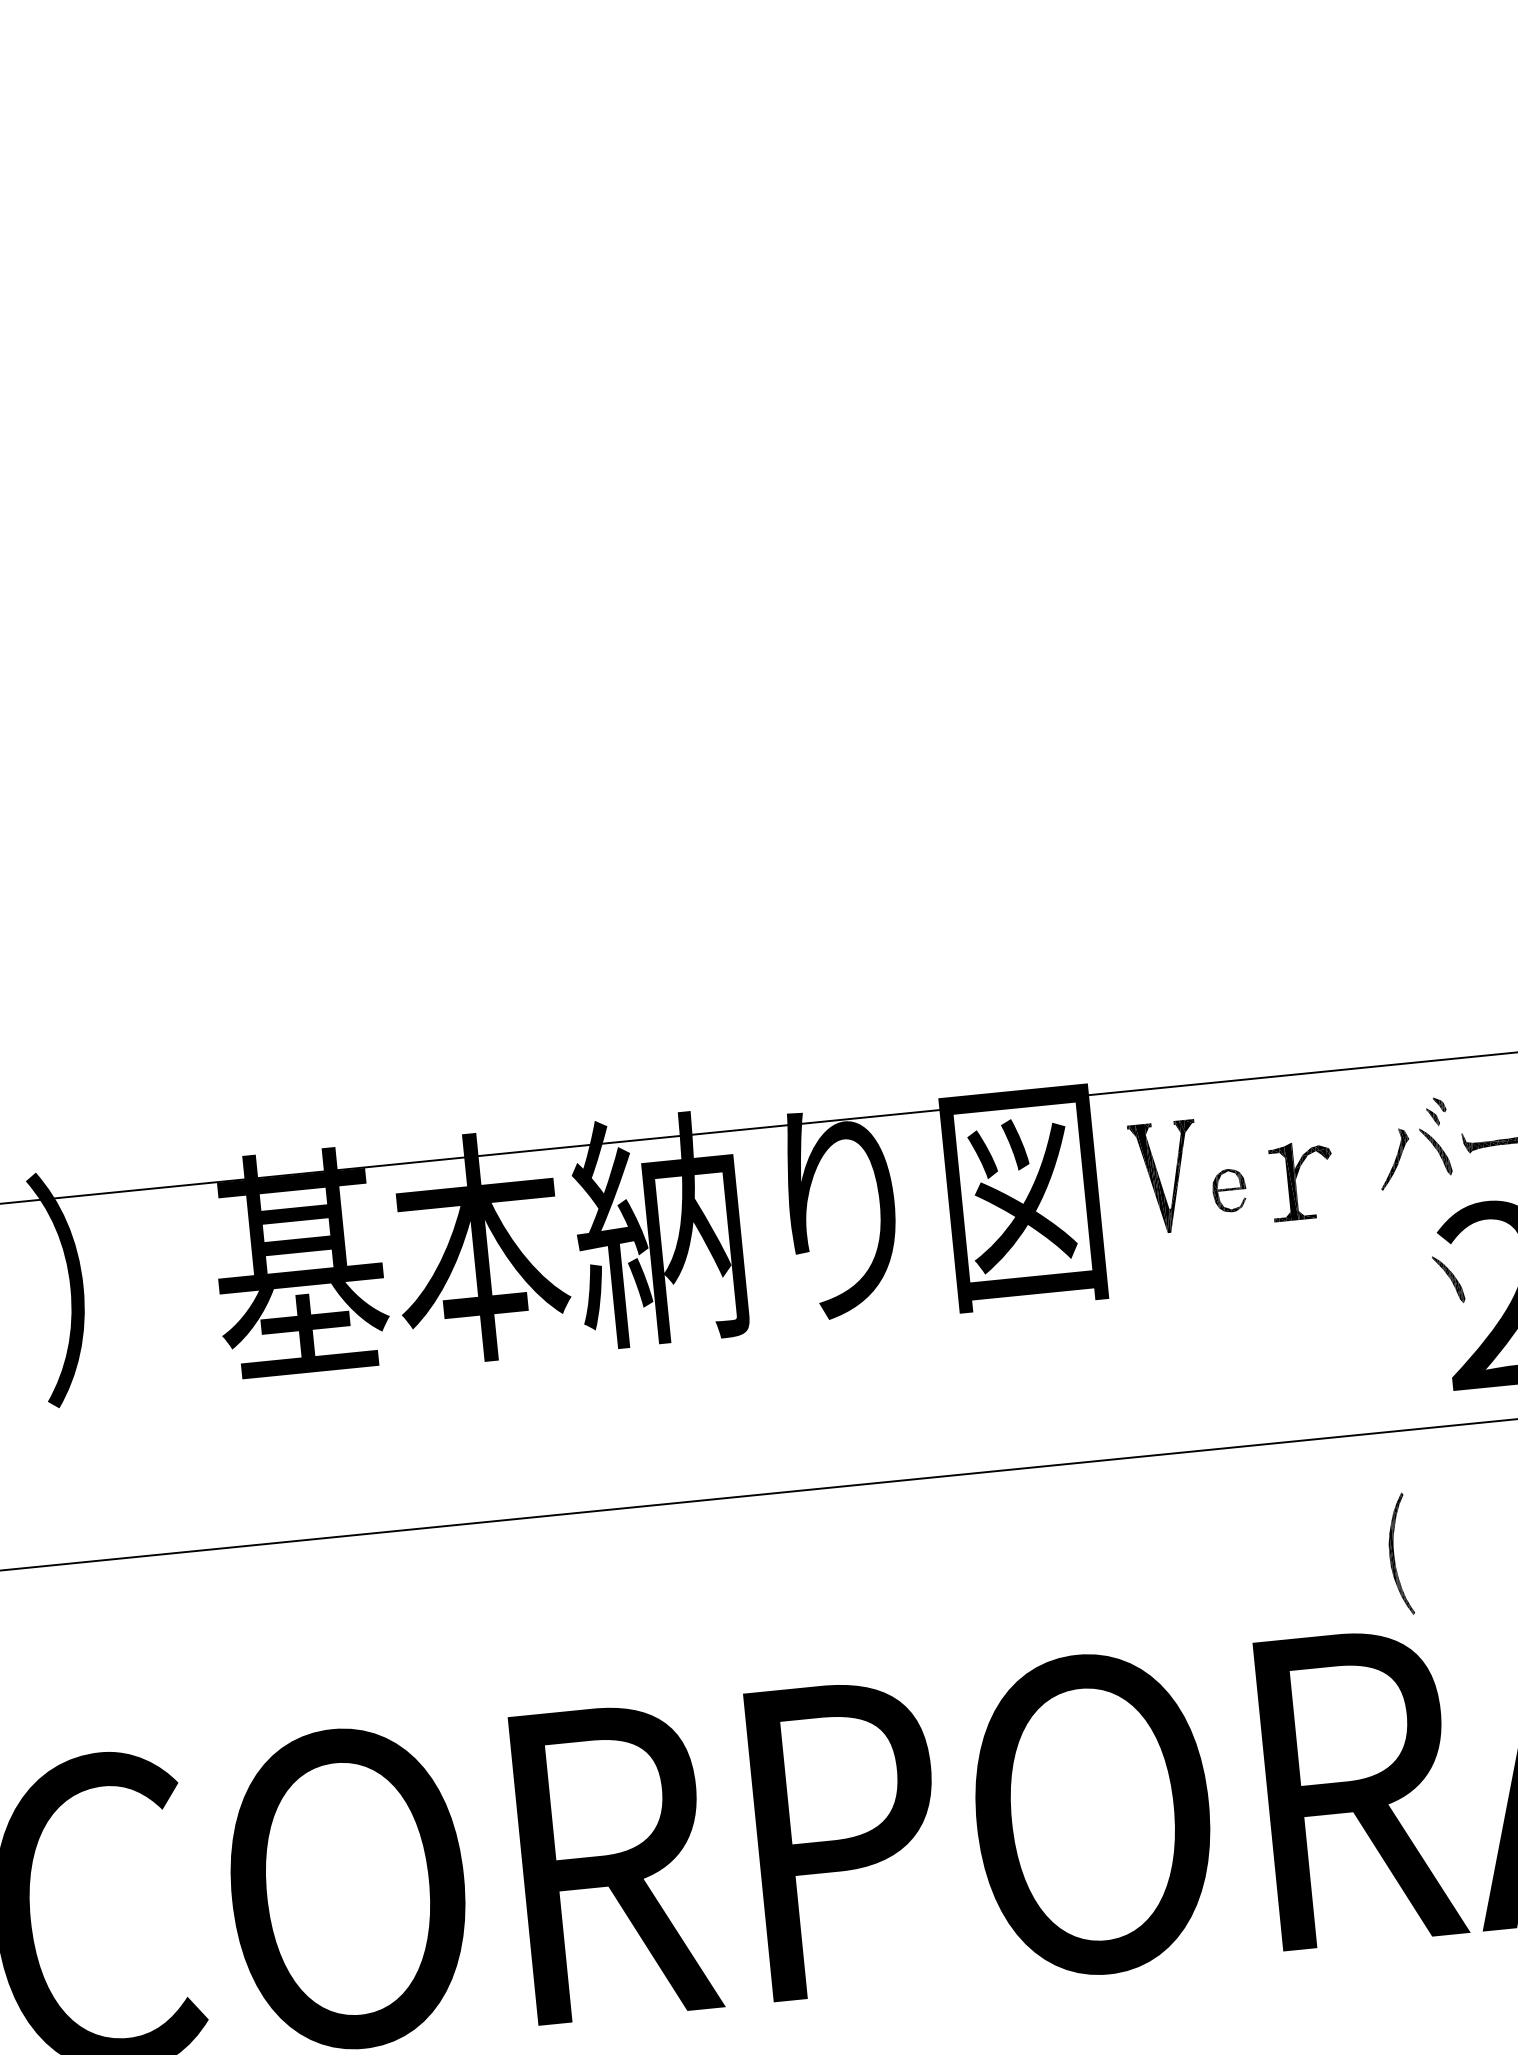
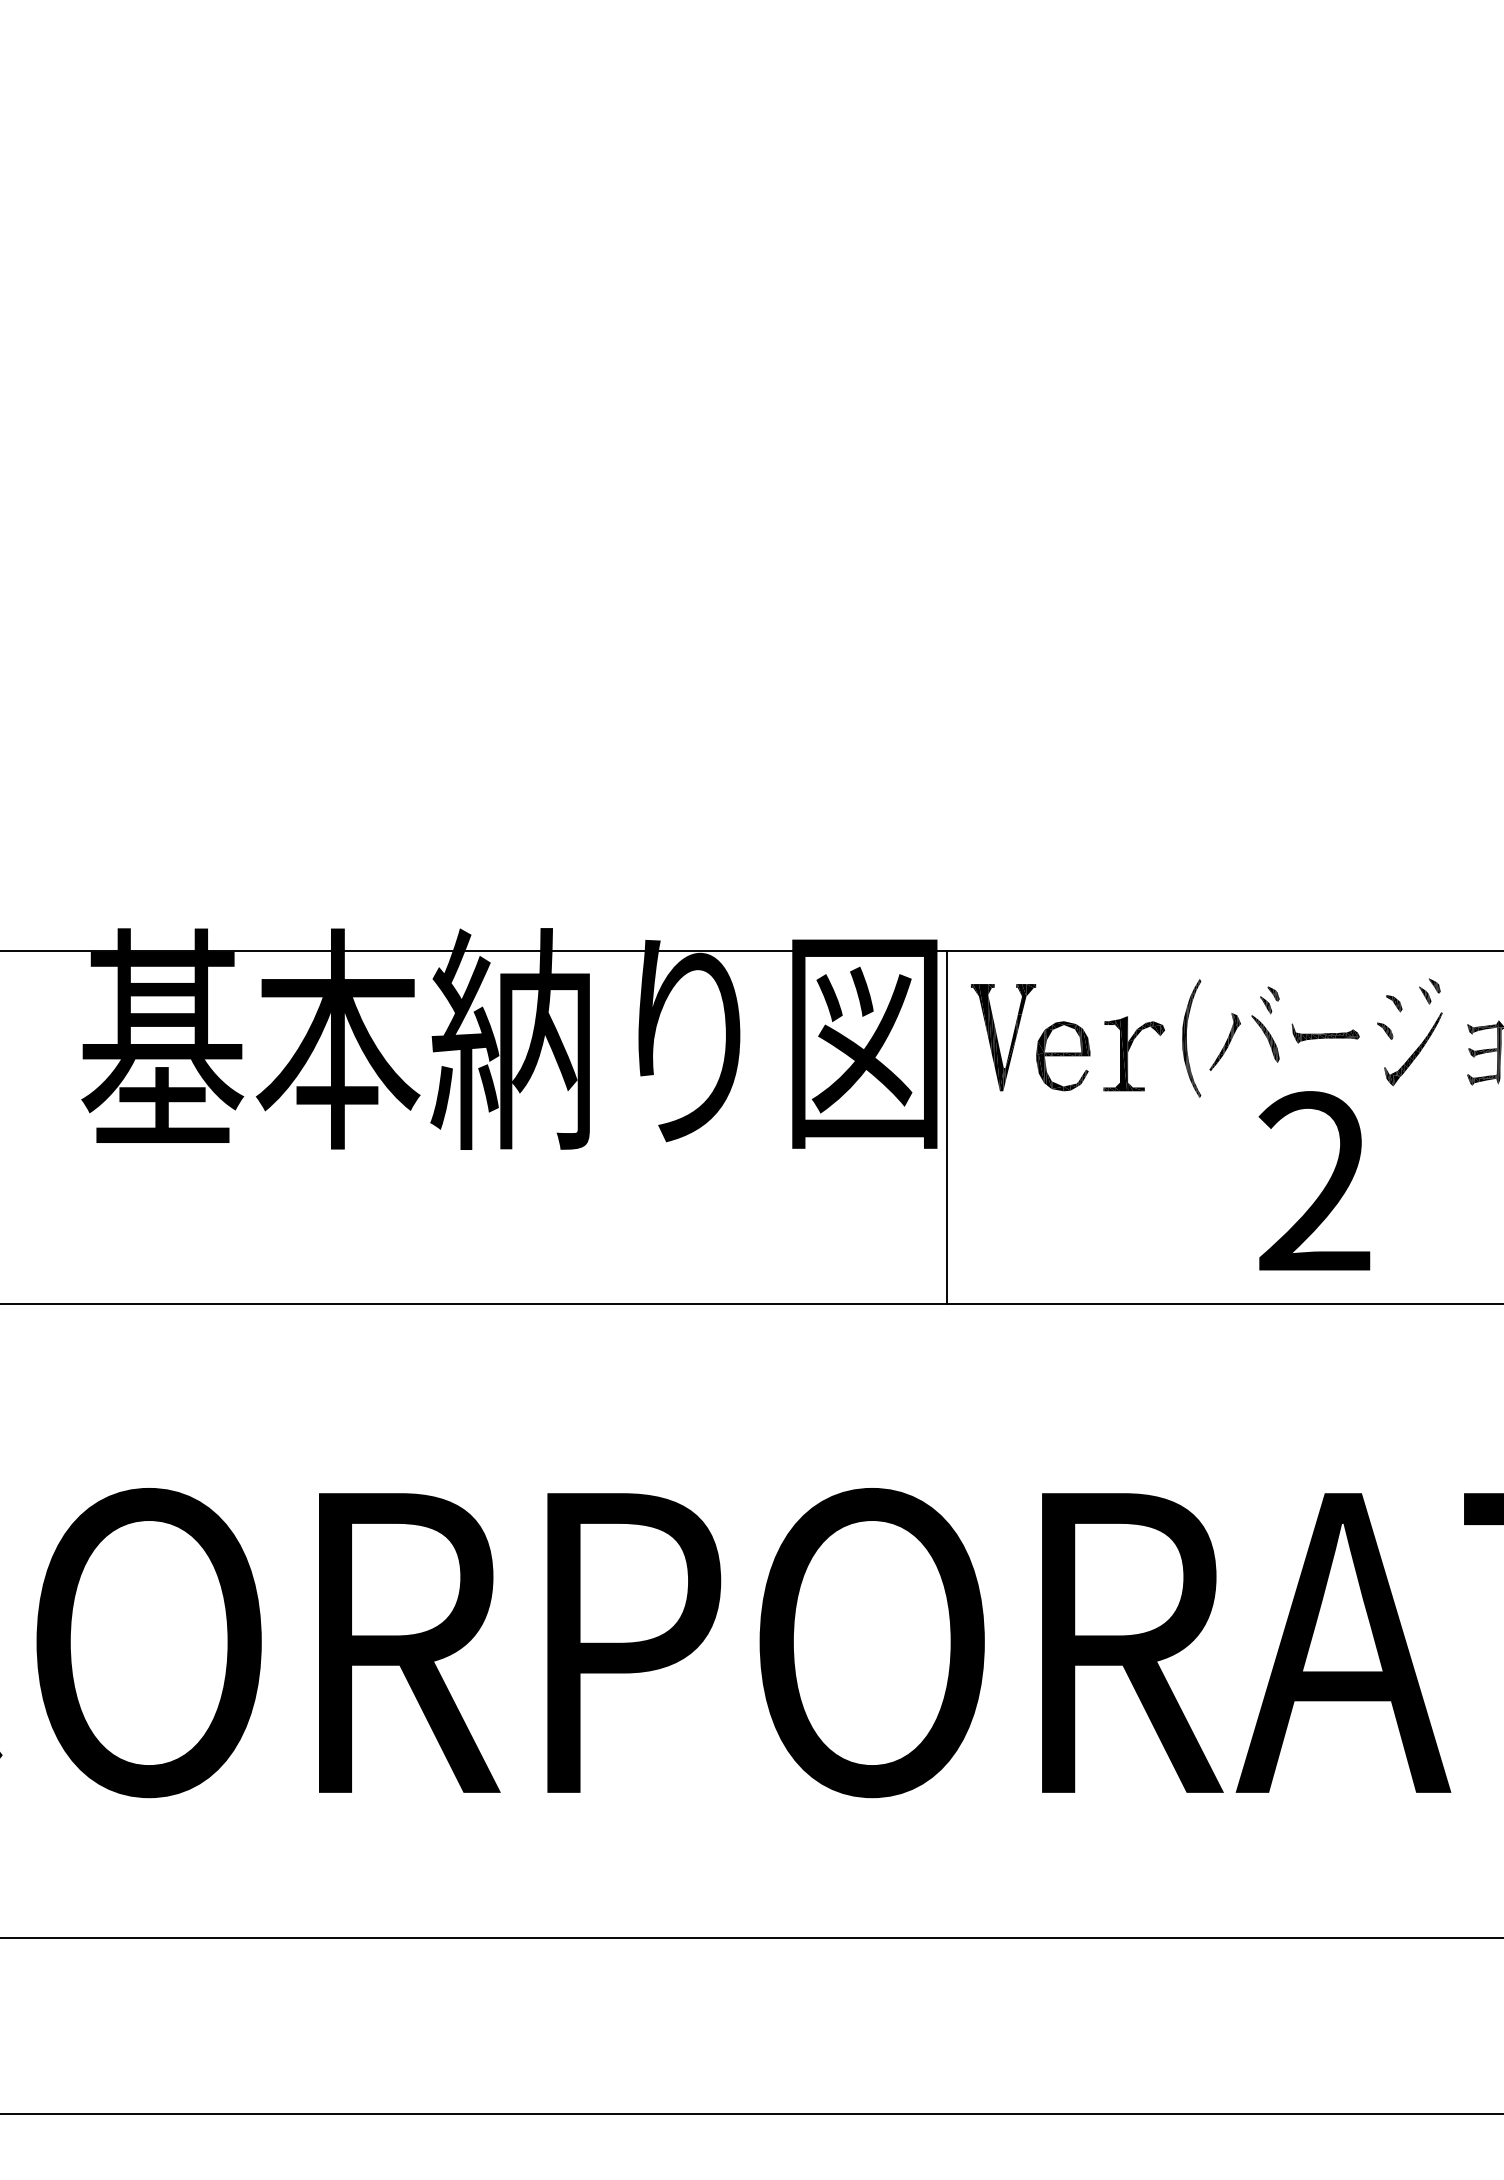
part: (1229, 1190) -> (1063, 1056), size x1.67
line: (1116, 1275) -> (946, 1127), added
part: (1448, 1279) -> (1265, 1162), removed
part: (1399, 1554) -> (1191, 1038), moved

